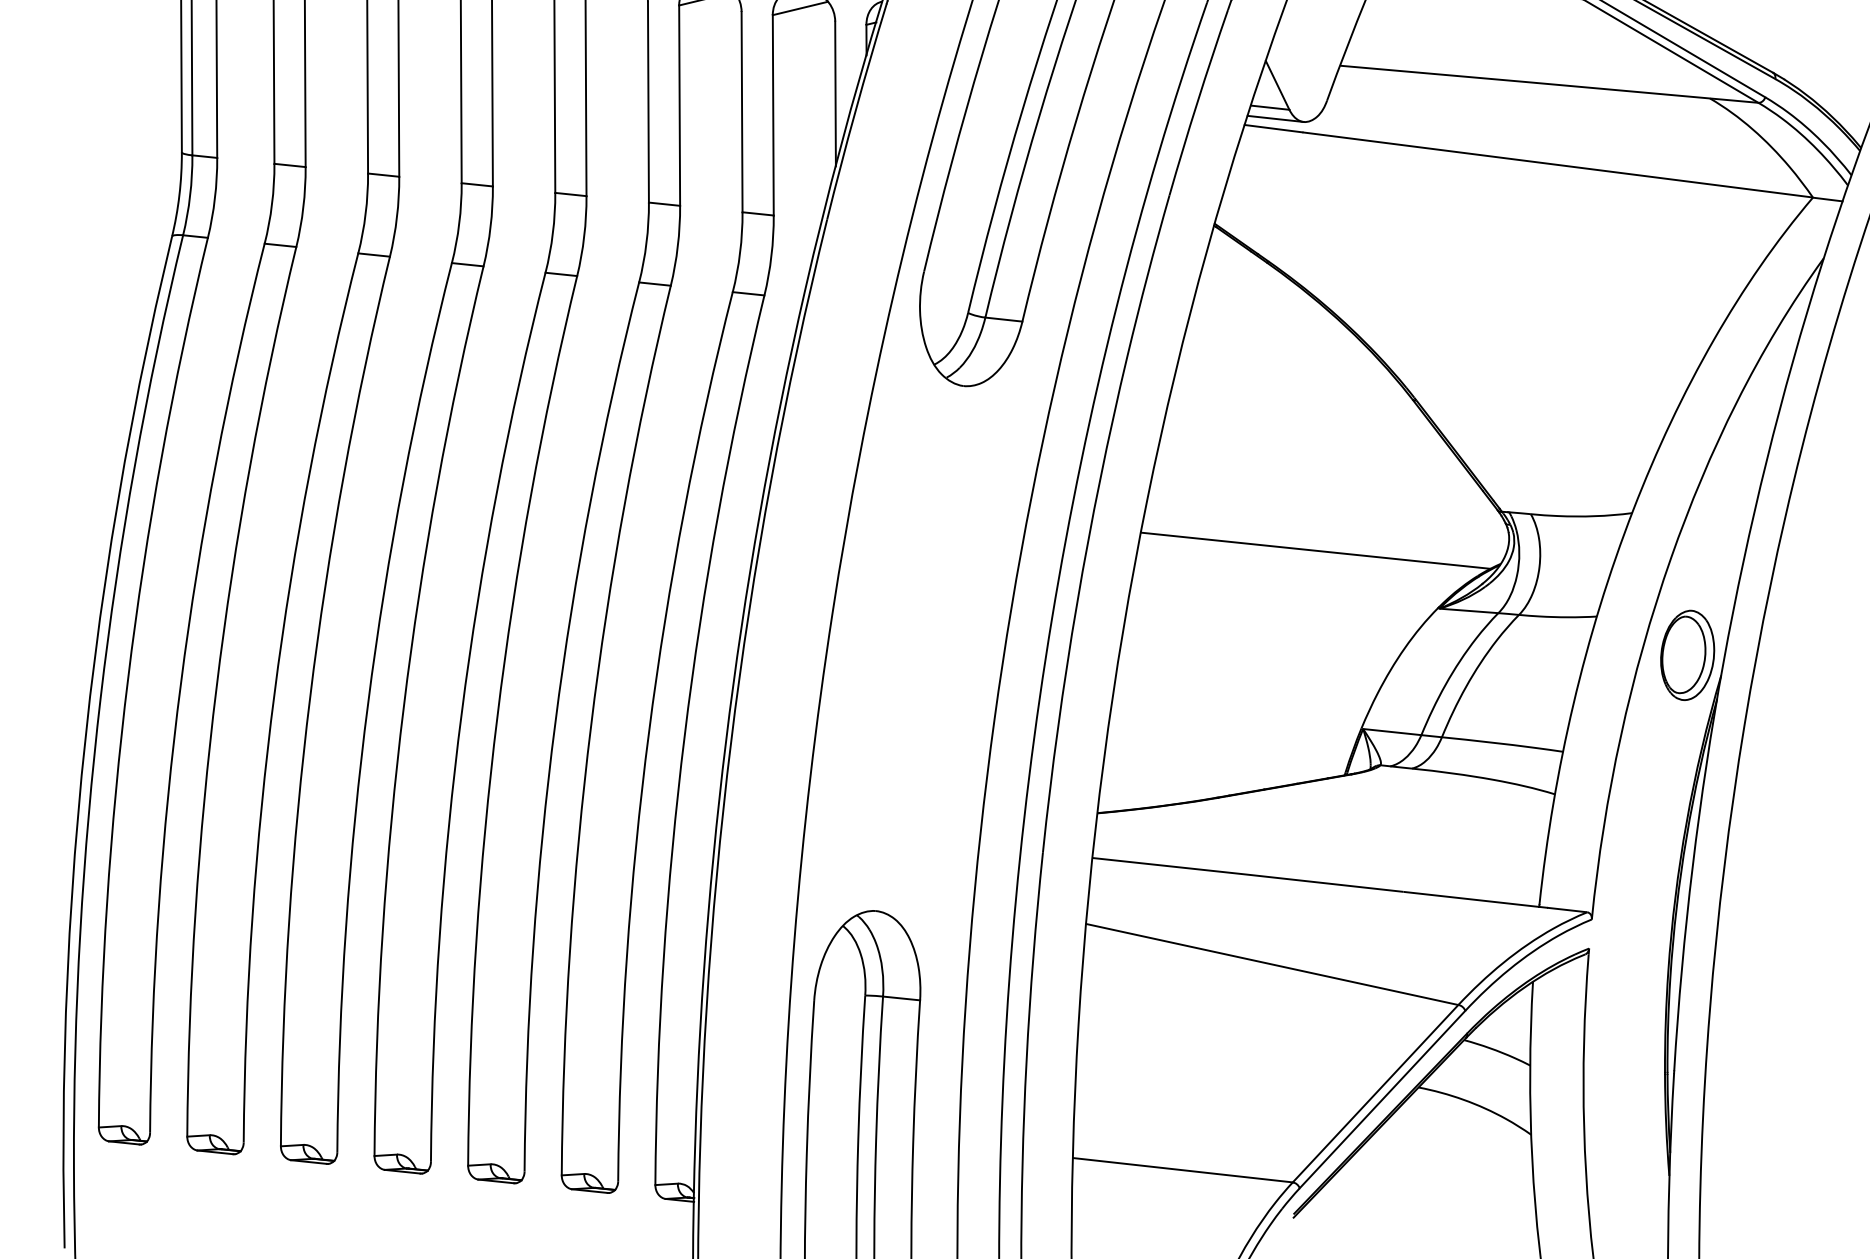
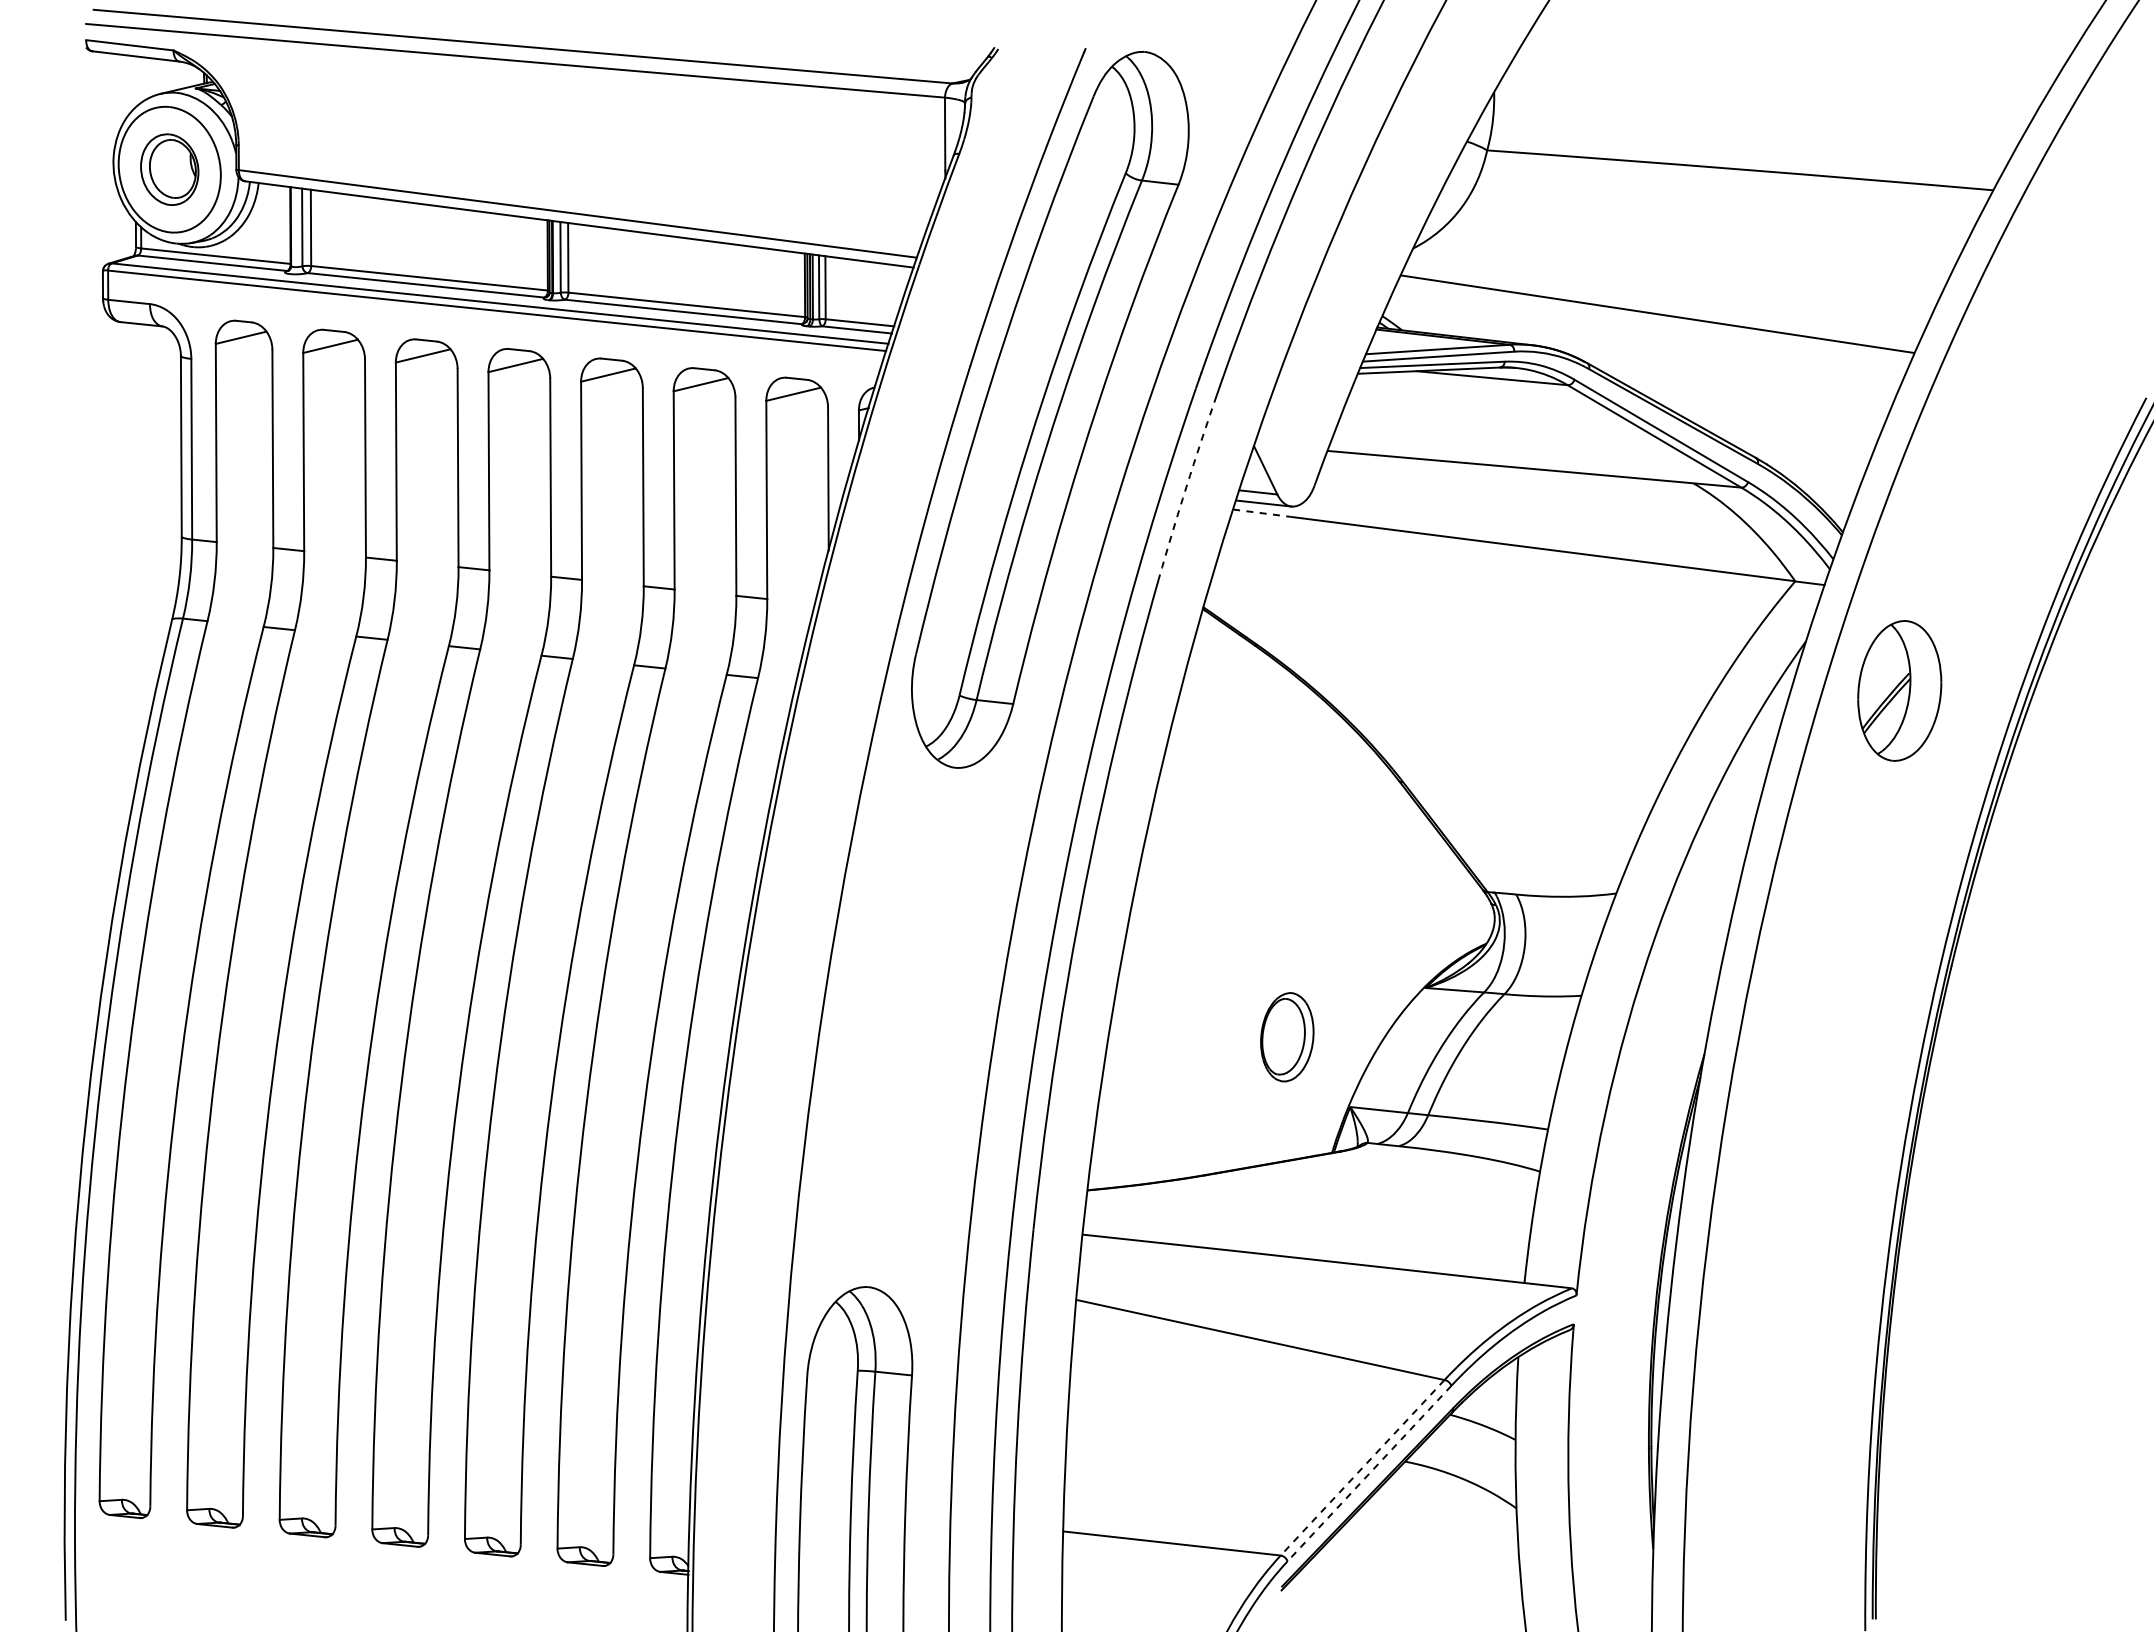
arc: (1197, 102) -> (1186, 487), solid -> dashed
line: (1273, 129) -> (1261, 513), solid -> dashed
line: (1315, 550) -> (1303, 930), removed
part: (1687, 655) -> (1287, 1037), moved
line: (1375, 1094) -> (1362, 1468), solid -> dashed
line: (1382, 1099) -> (1369, 1473), solid -> dashed

